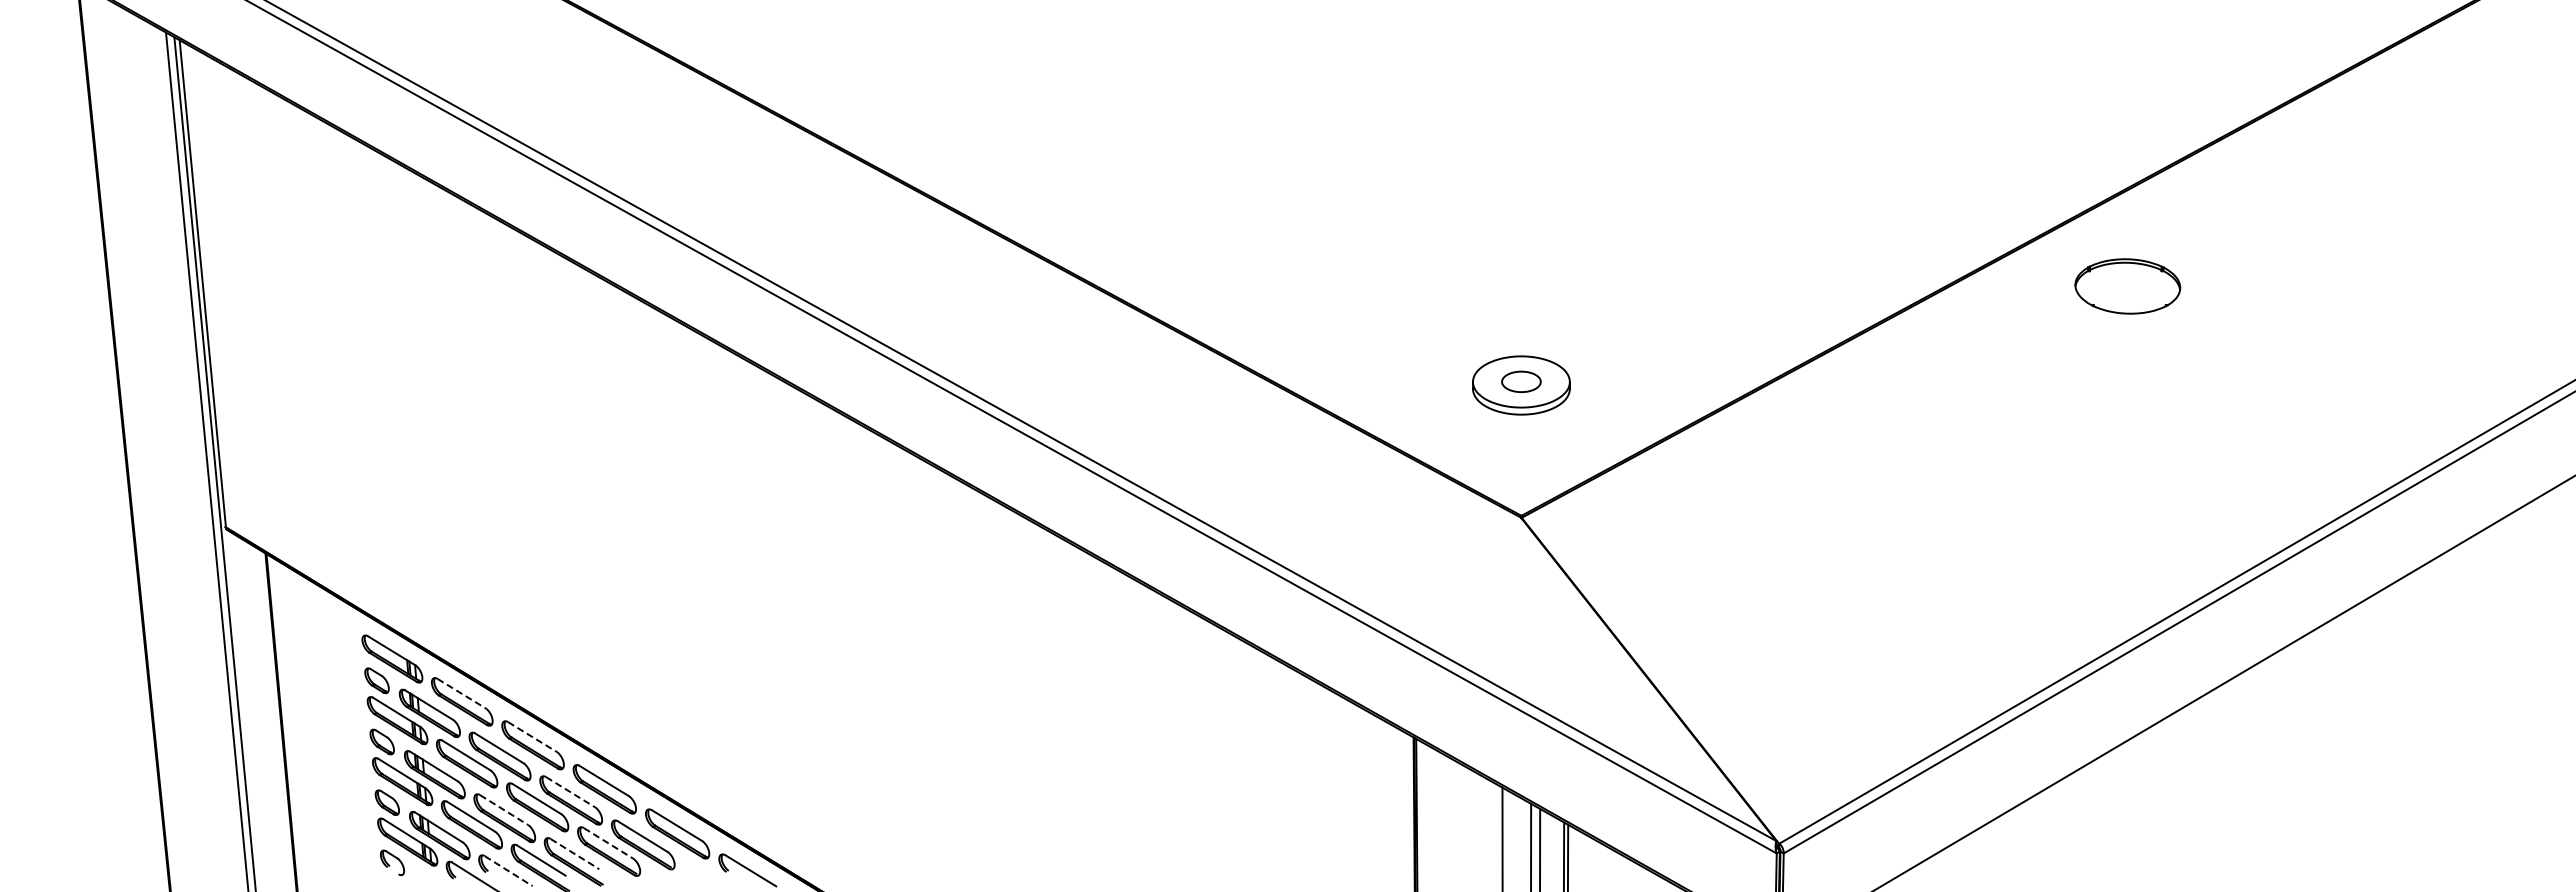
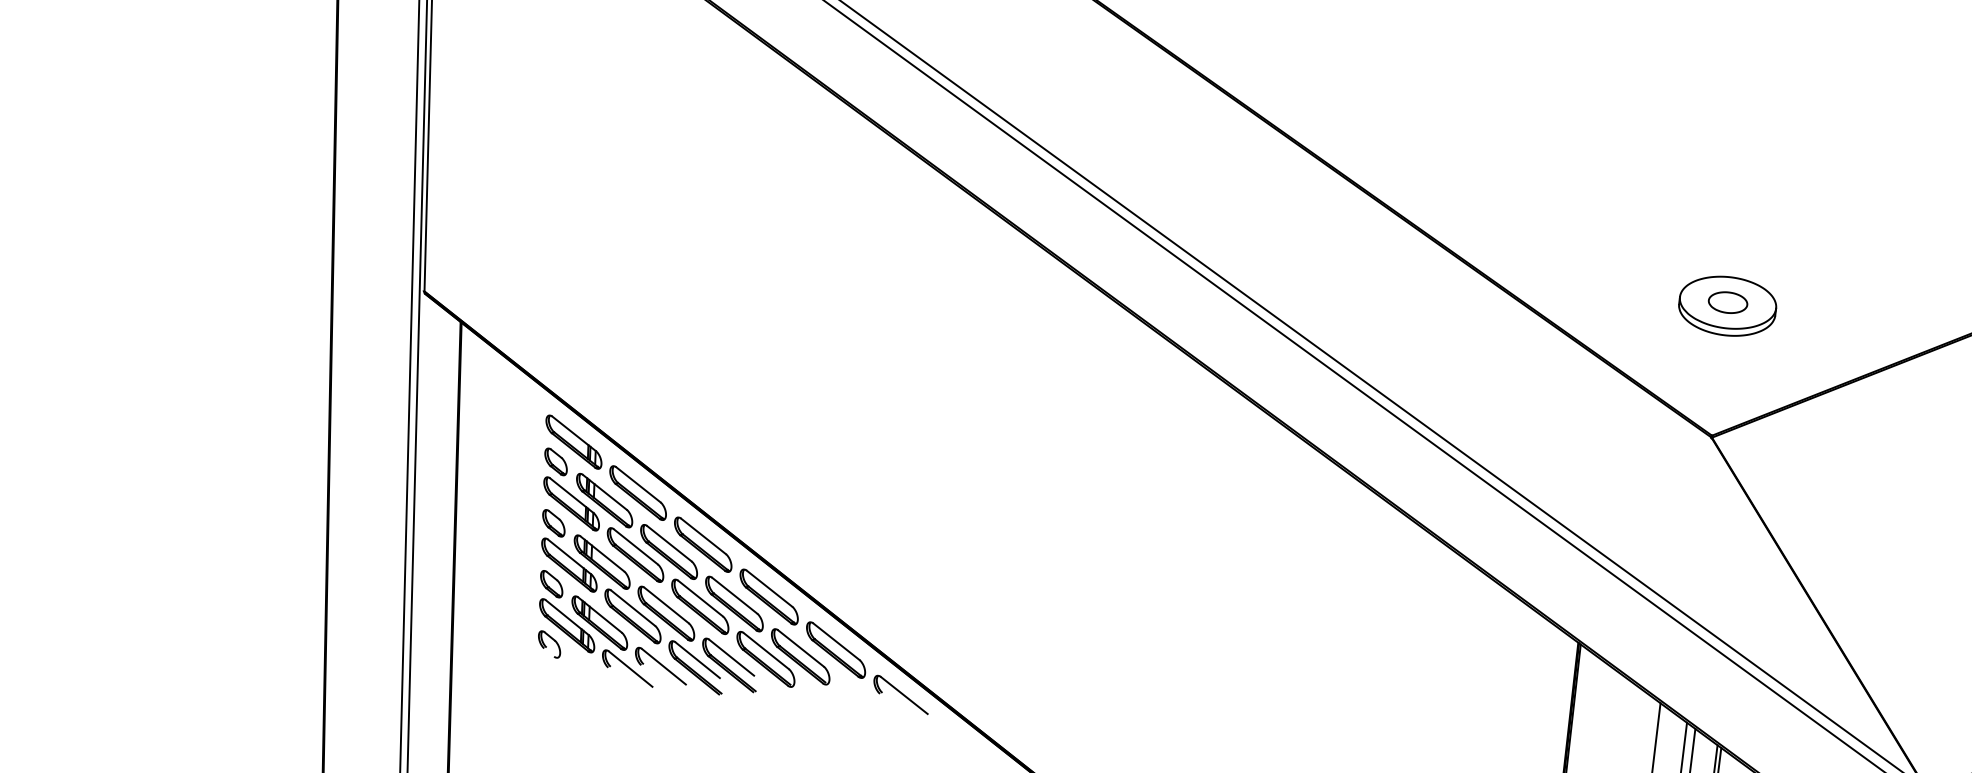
line: (462, 693) -> (639, 484), dashed -> solid
line: (532, 737) -> (703, 536), dashed -> solid
line: (570, 792) -> (734, 596), dashed -> solid
line: (504, 810) -> (667, 606), dashed -> solid
line: (608, 843) -> (766, 651), dashed -> solid
line: (574, 854) -> (731, 658), dashed -> solid
line: (509, 871) -> (664, 667), dashed -> solid

